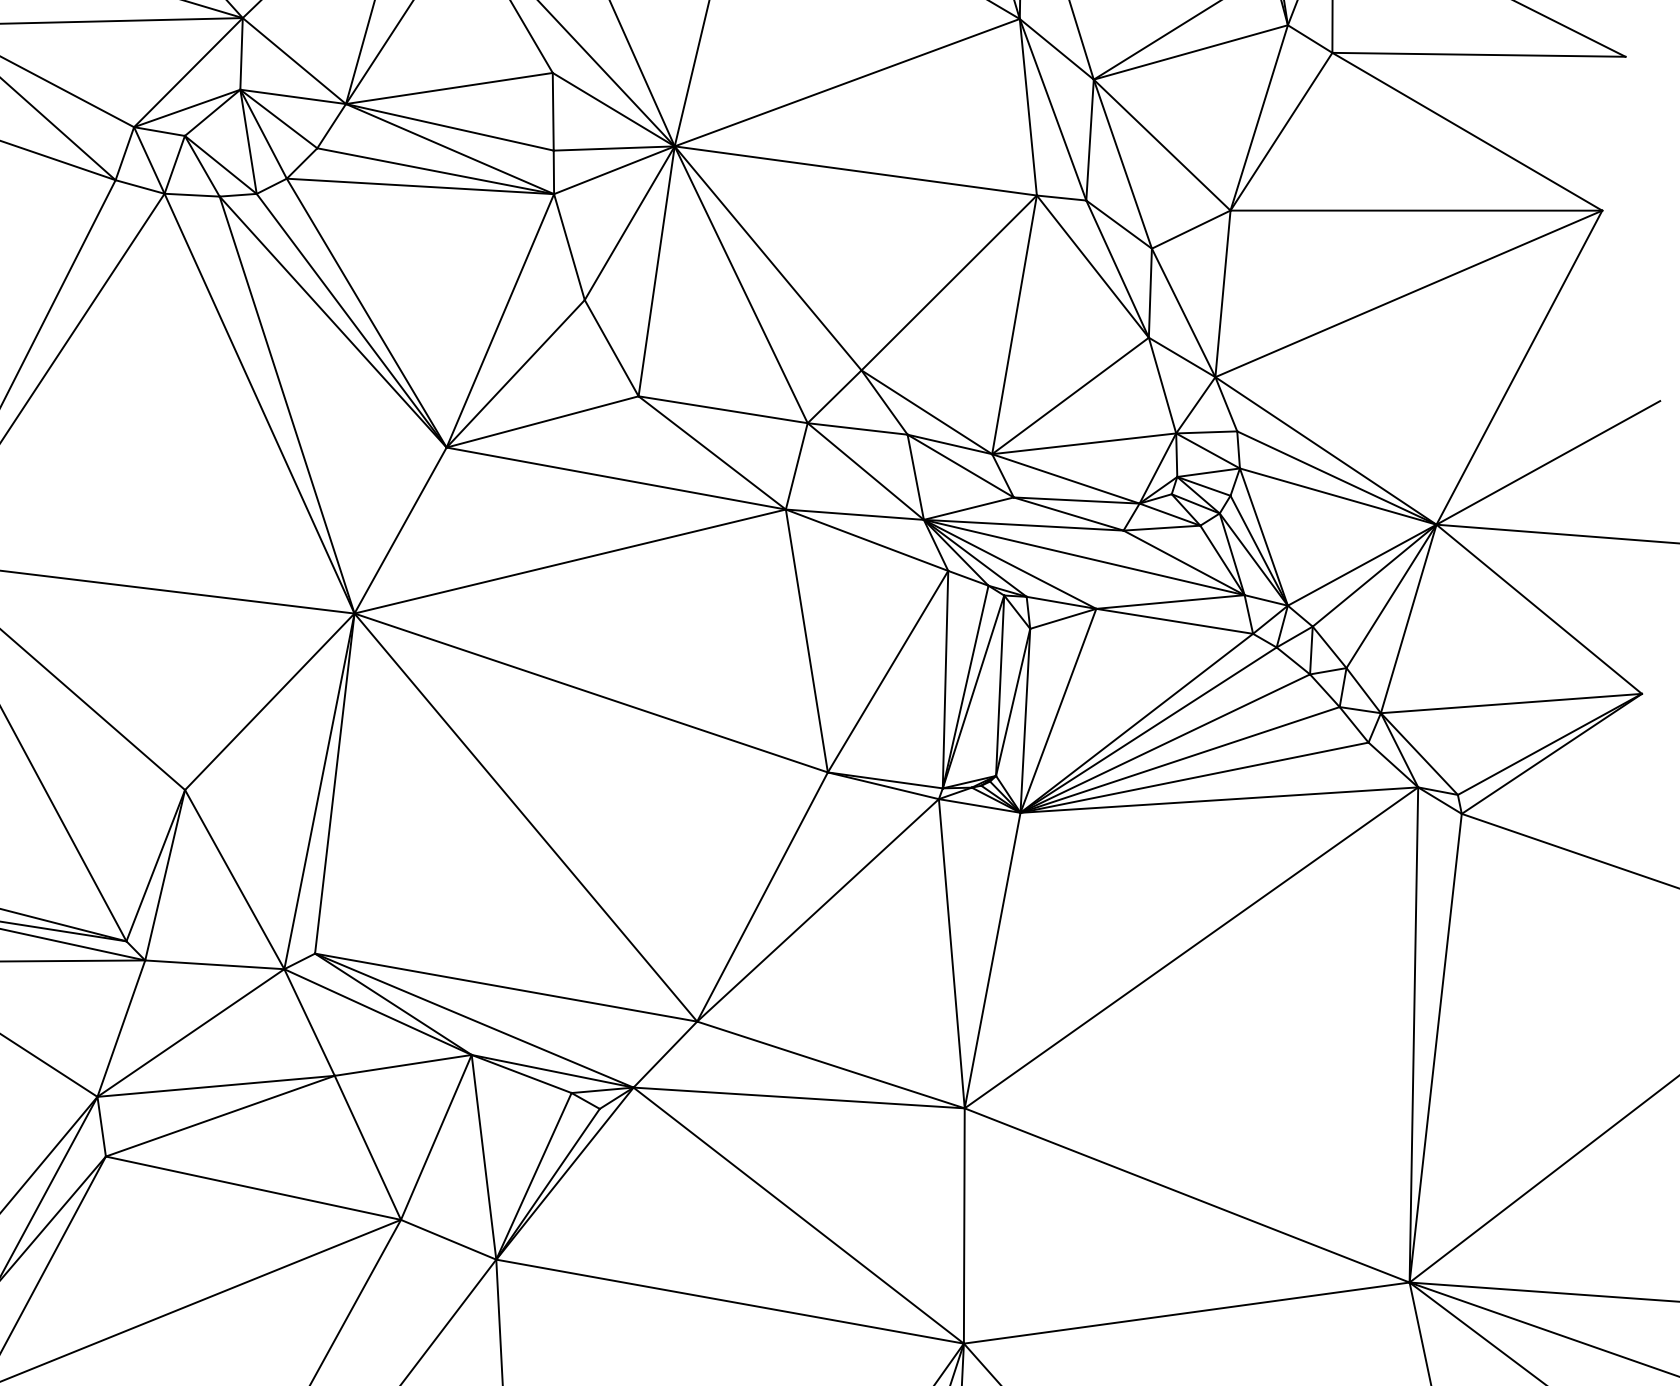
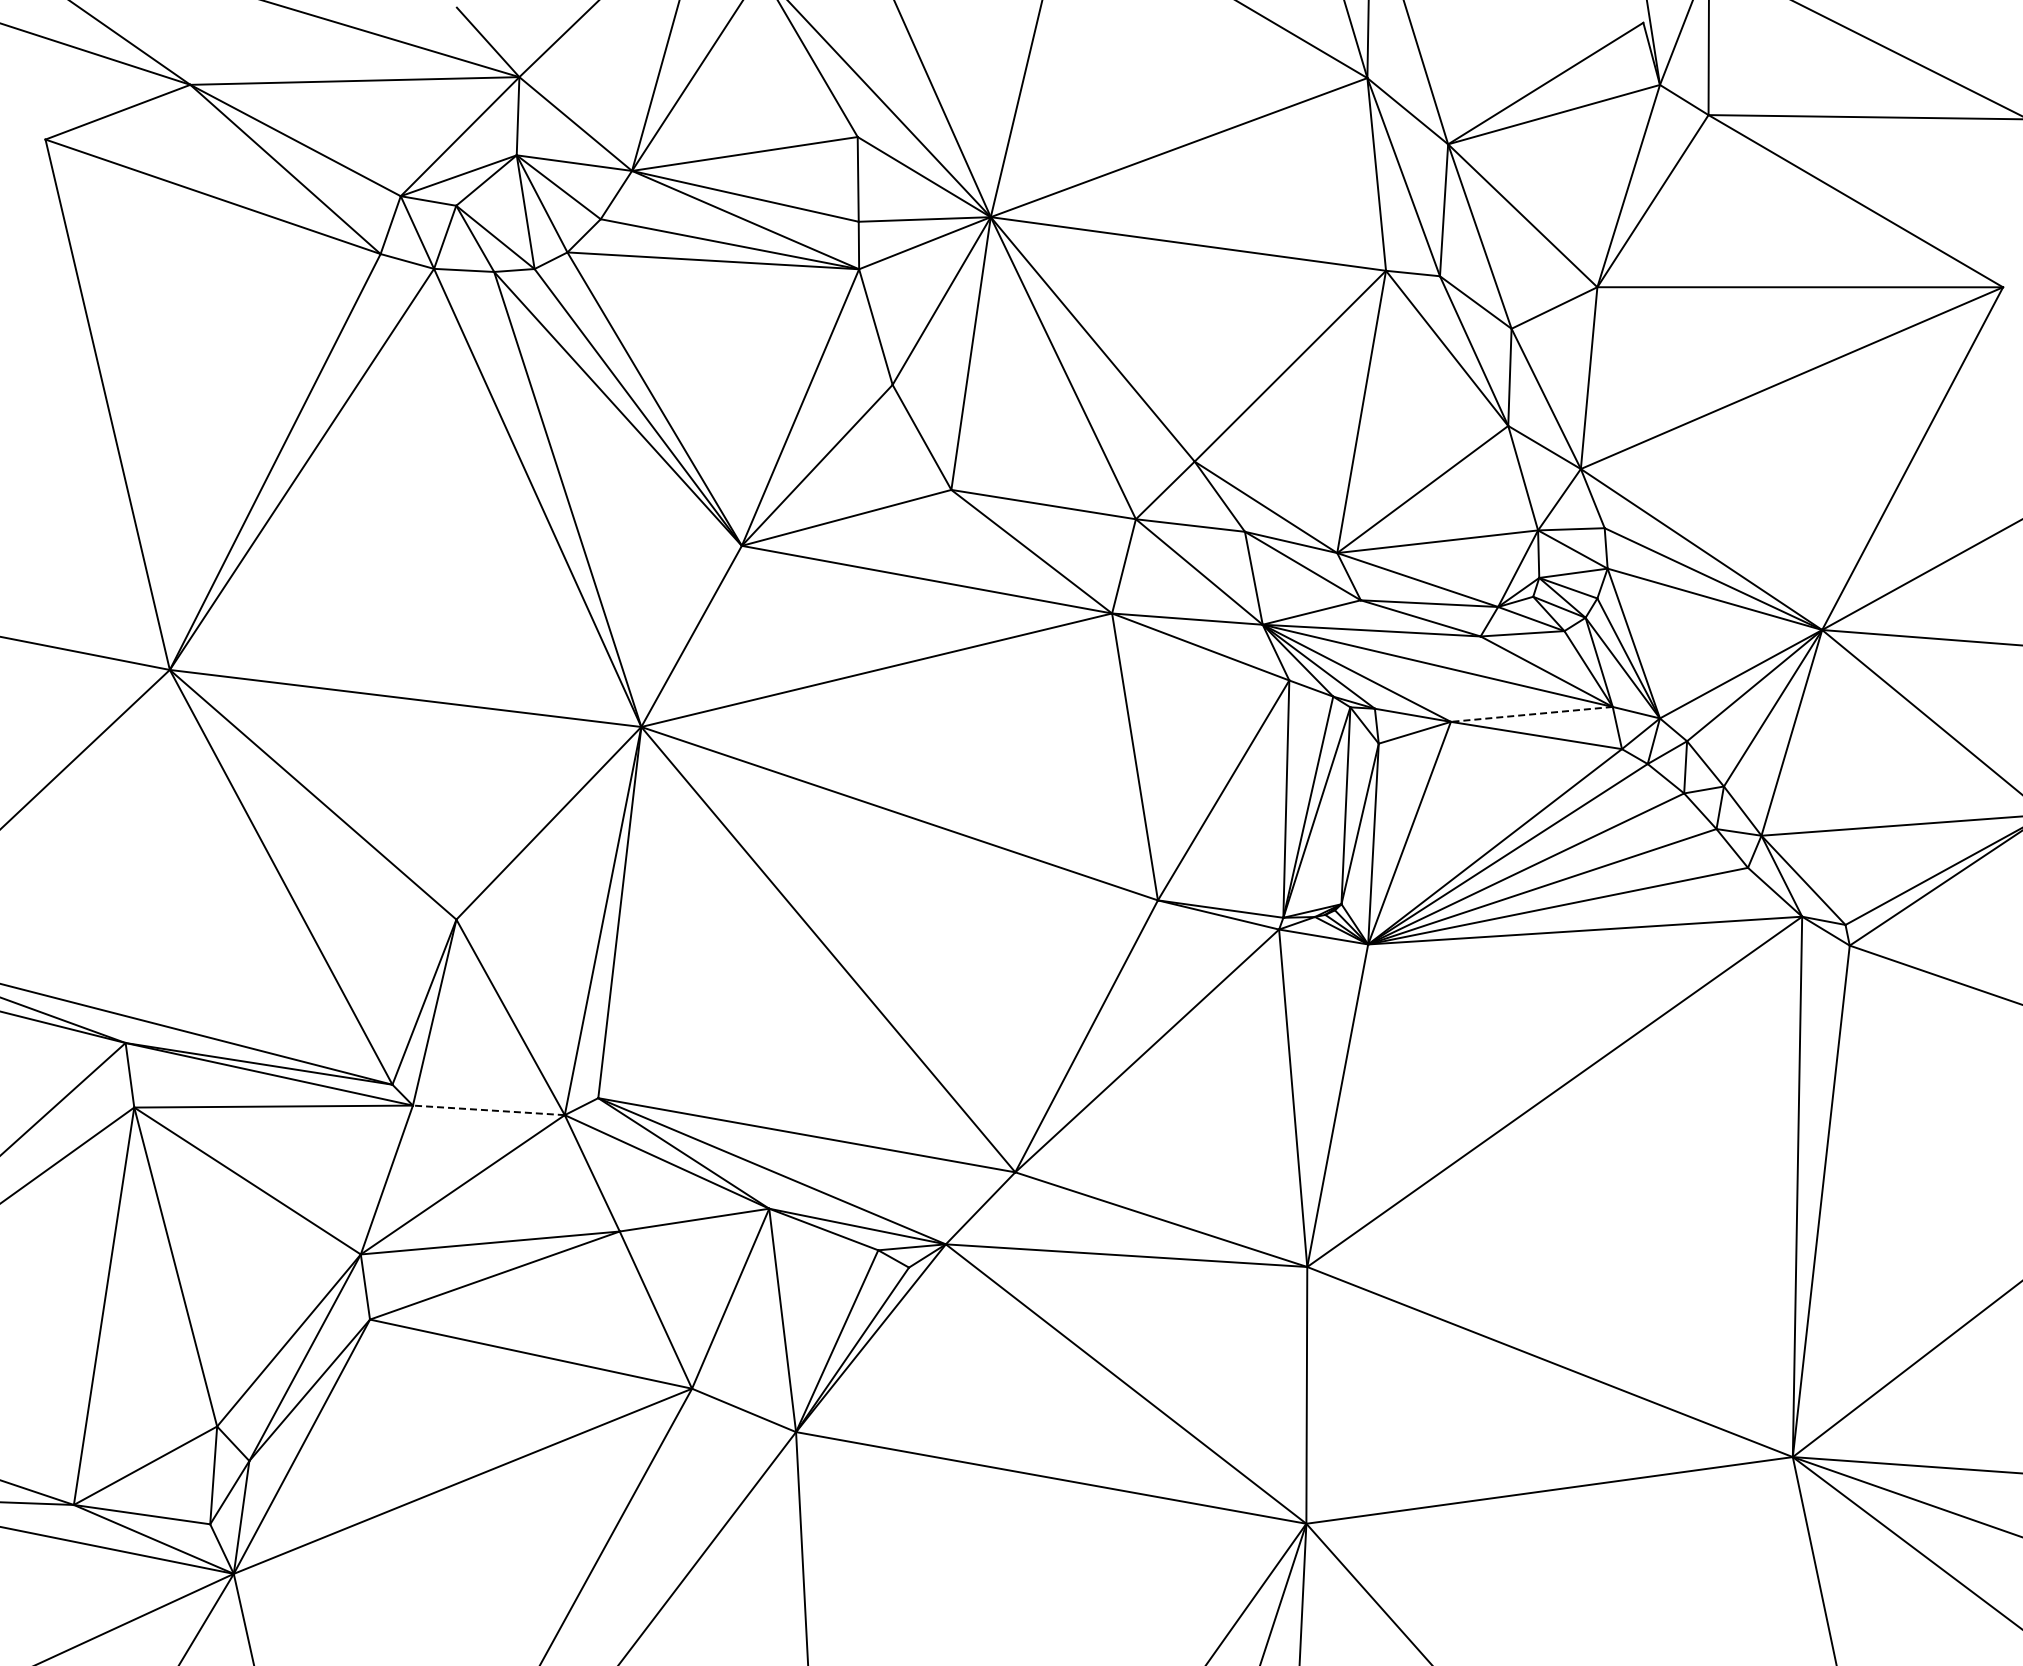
line: (1170, 602) -> (1531, 714), solid -> dashed
line: (214, 964) -> (488, 1110), solid -> dashed

